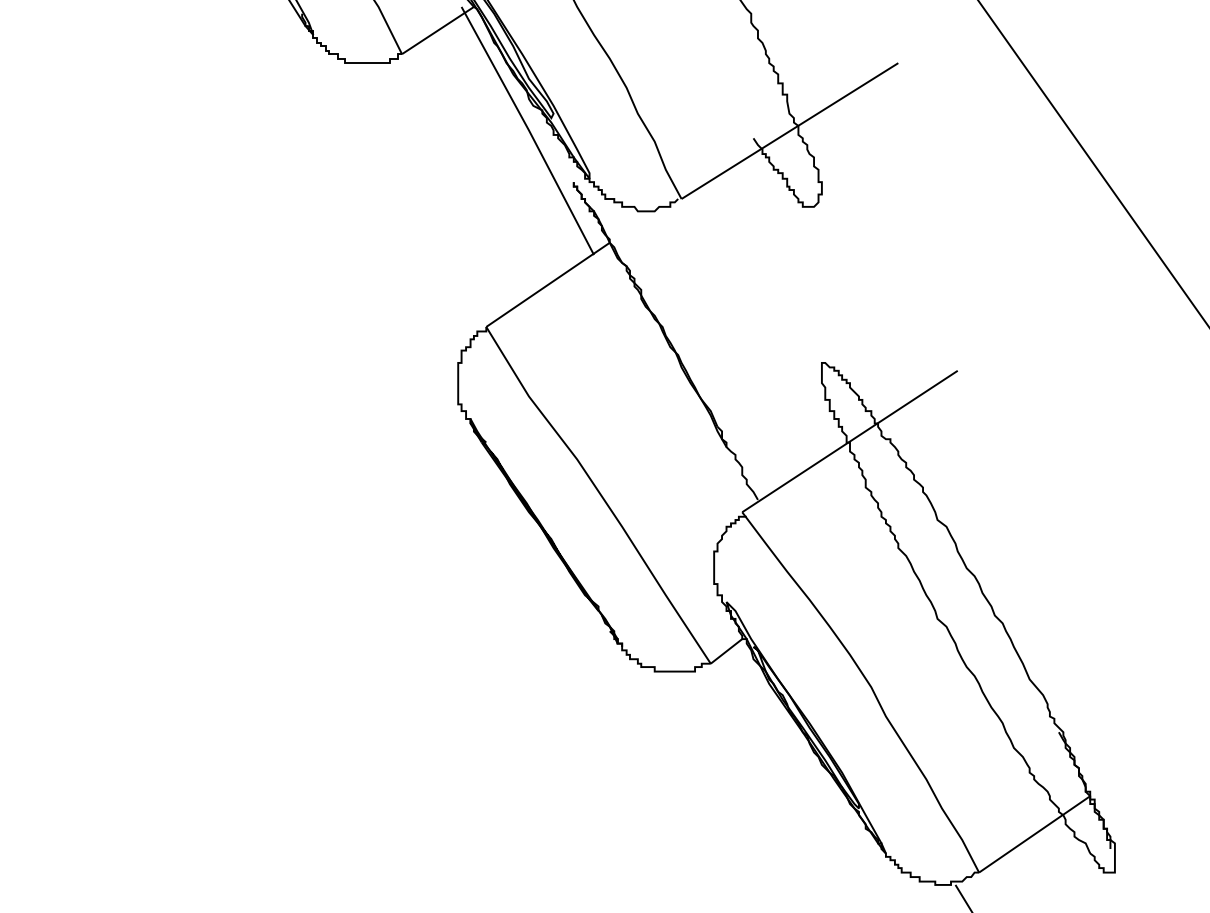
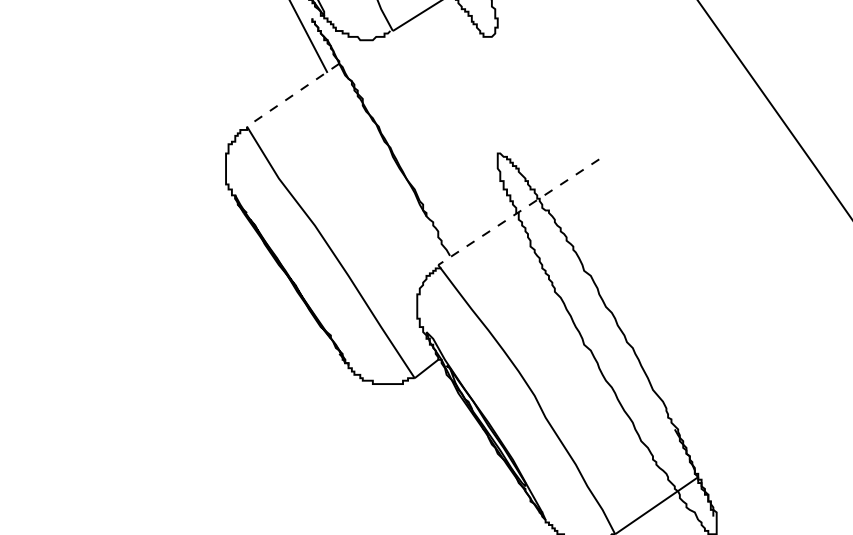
line: (548, 284) -> (293, 94), solid -> dashed
line: (849, 441) -> (518, 212), solid -> dashed

